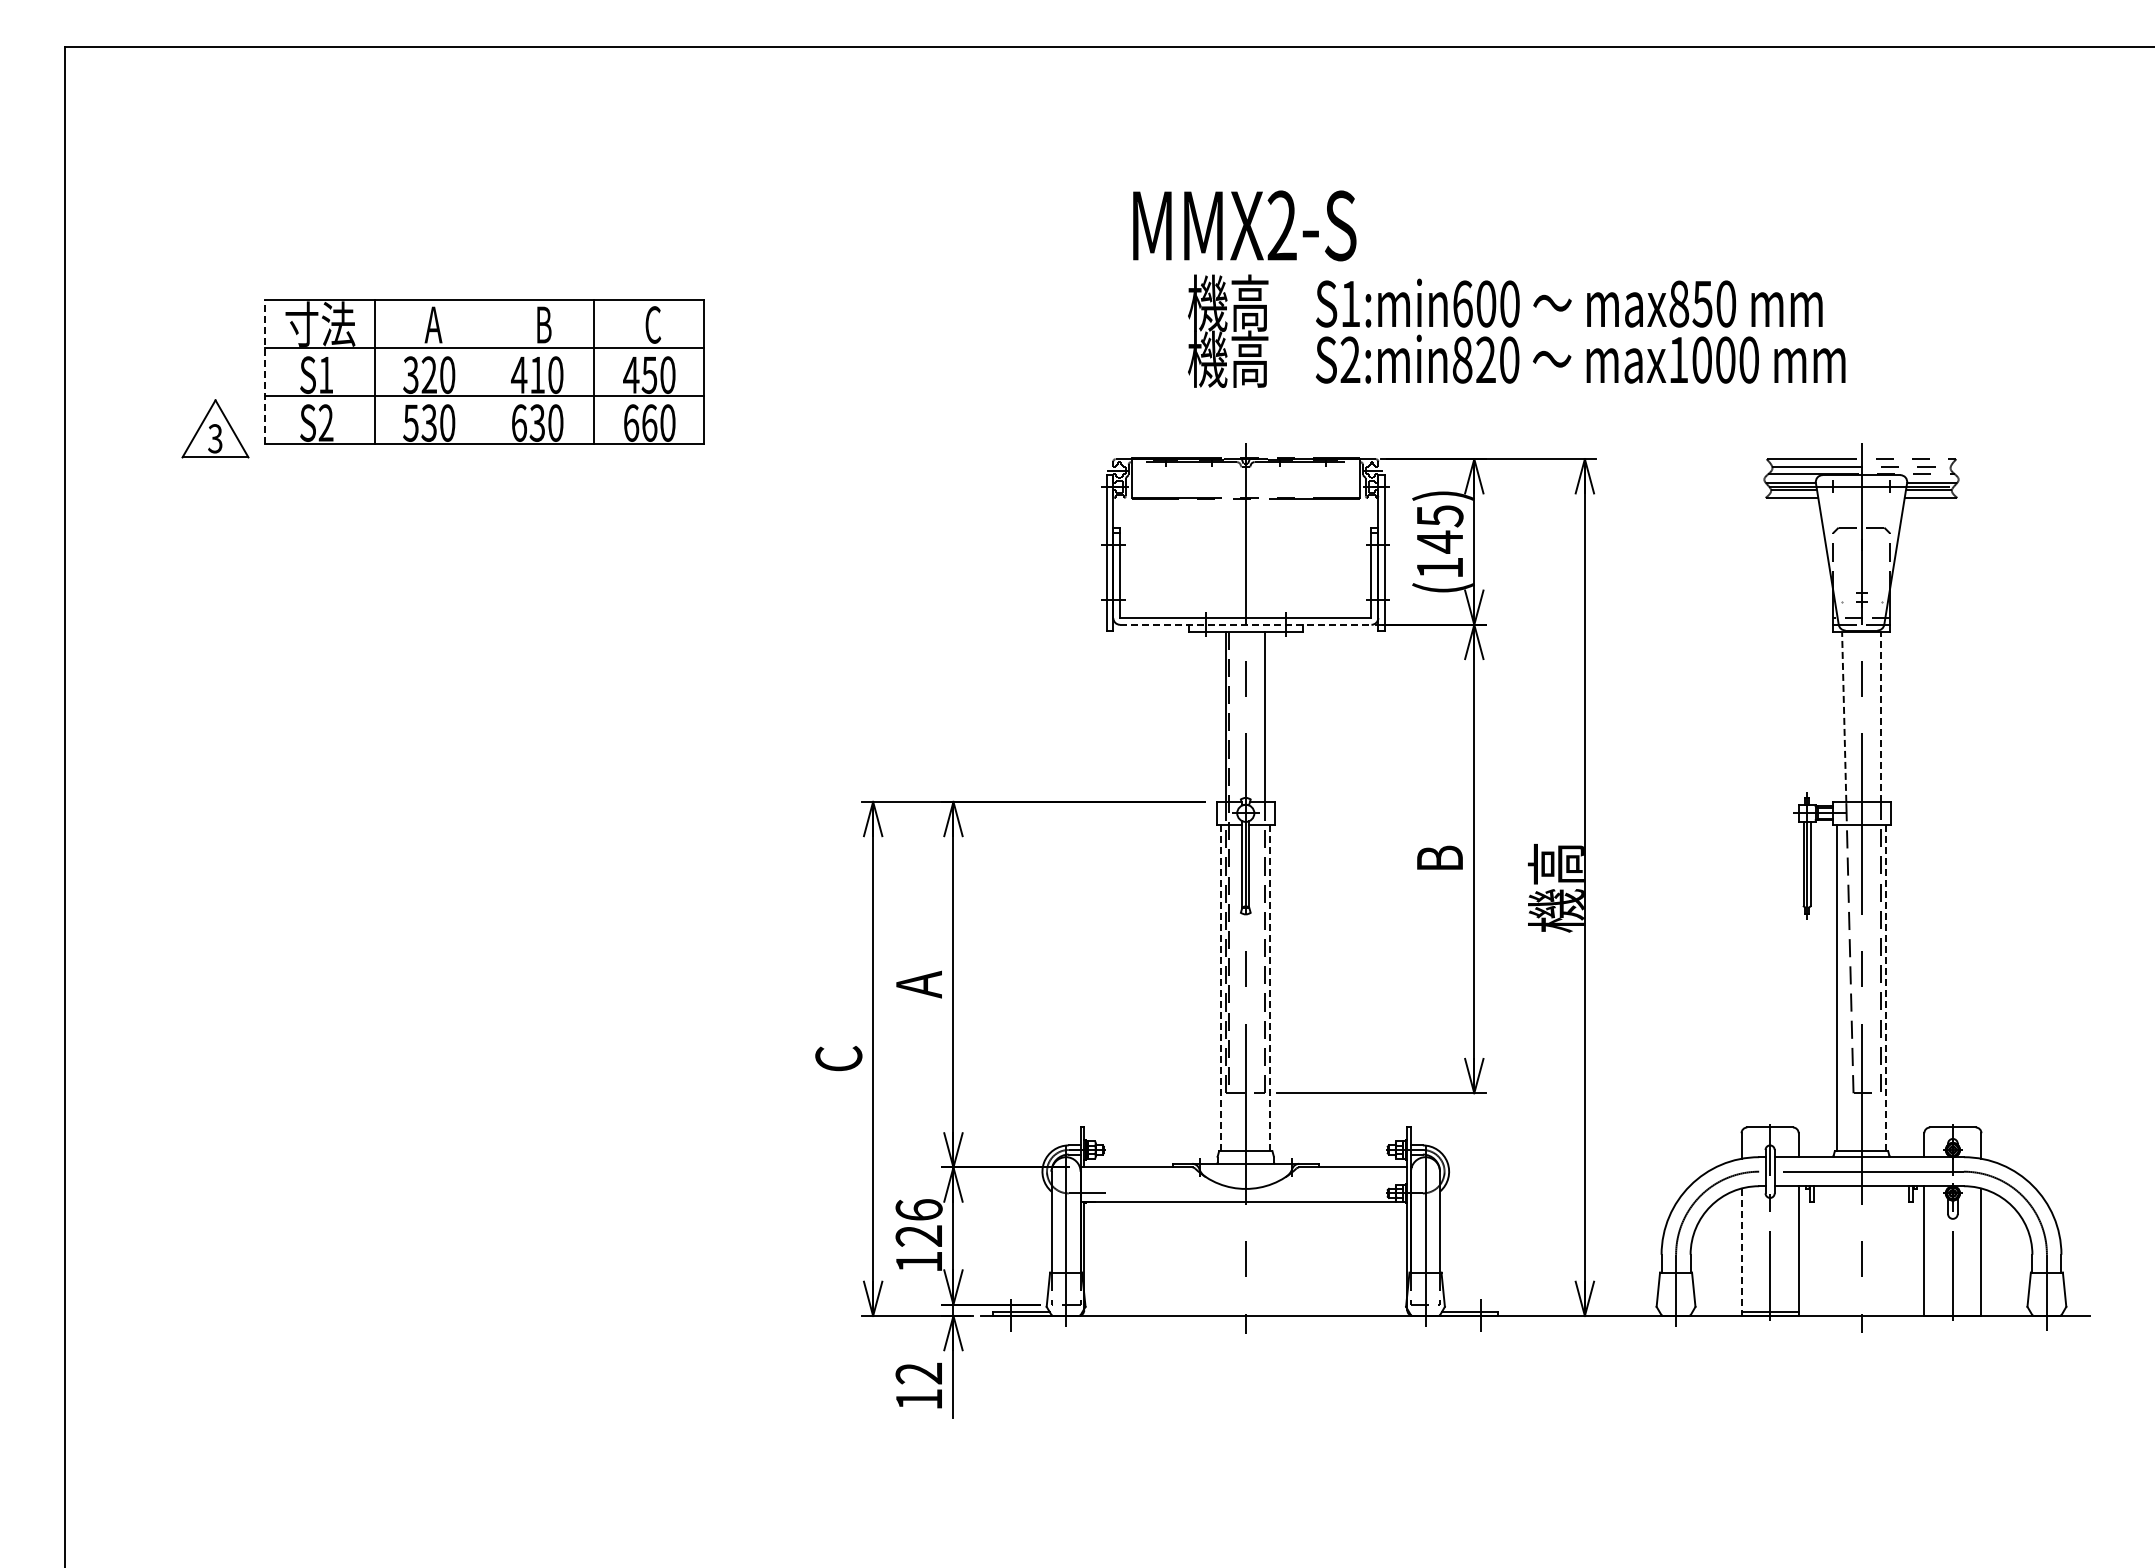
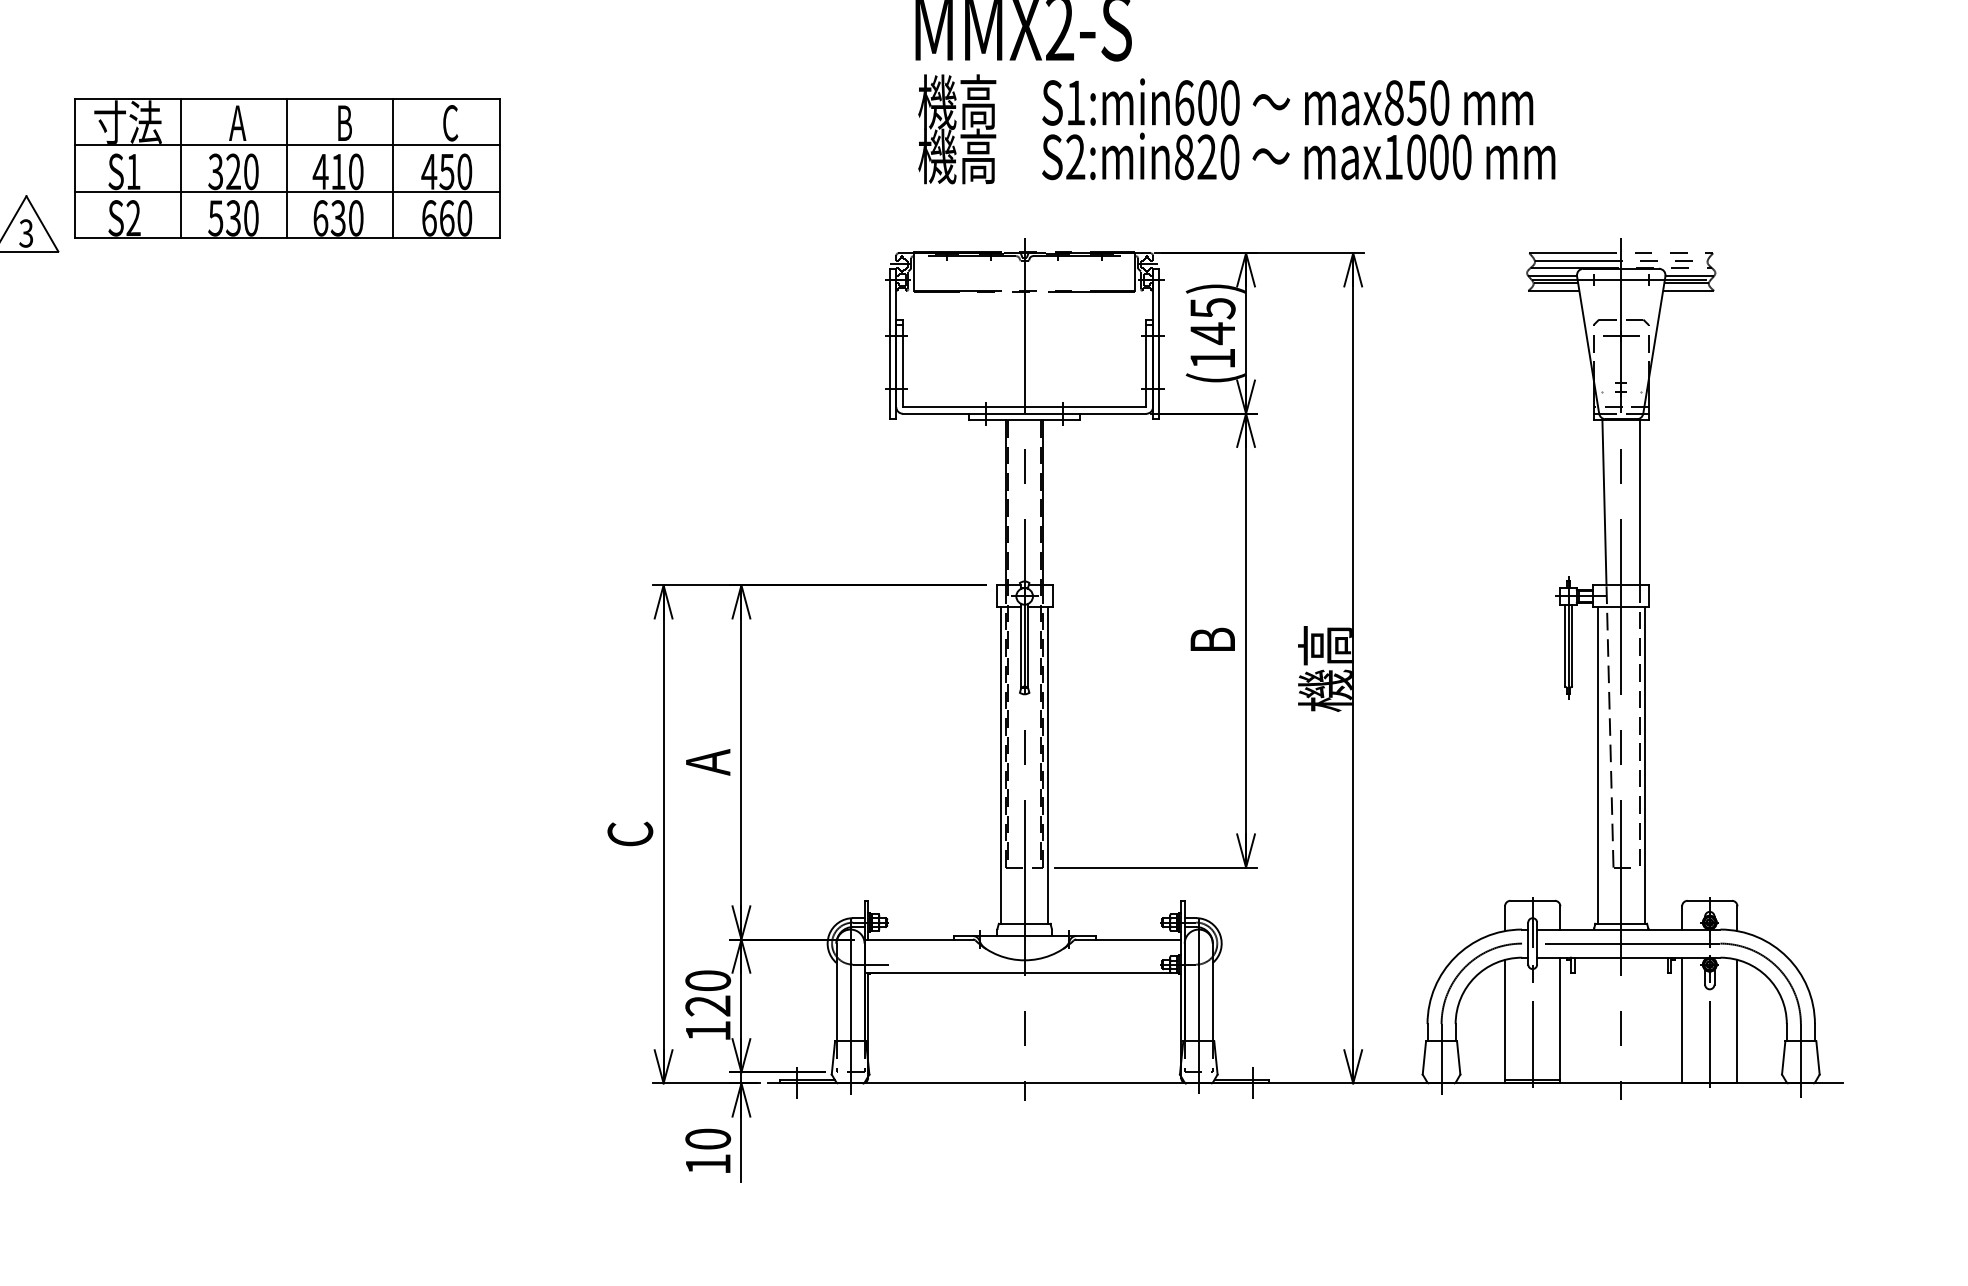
text: (1516, 330) -> (1236, 128), moved
line: (265, 371) -> (74, 168), dashed -> solid
line: (484, 371) -> (287, 168), added
line: (1861, 544) -> (1621, 335), added
line: (1245, 624) -> (1024, 413), dashed -> solid
line: (1844, 716) -> (1604, 502), dashed -> solid
line: (1880, 716) -> (1639, 502), dashed -> solid
line: (1262, 862) -> (1040, 644), added
line: (1221, 988) -> (1001, 766), dashed -> solid
line: (1270, 988) -> (1048, 766), dashed -> solid
line: (1885, 988) -> (1644, 766), dashed -> solid
text: (918, 1209) -> (707, 980), 126 -> 120
line: (1741, 1252) -> (1504, 1021), dashed -> solid
text: (918, 1373) -> (707, 1139), 12 -> 10

